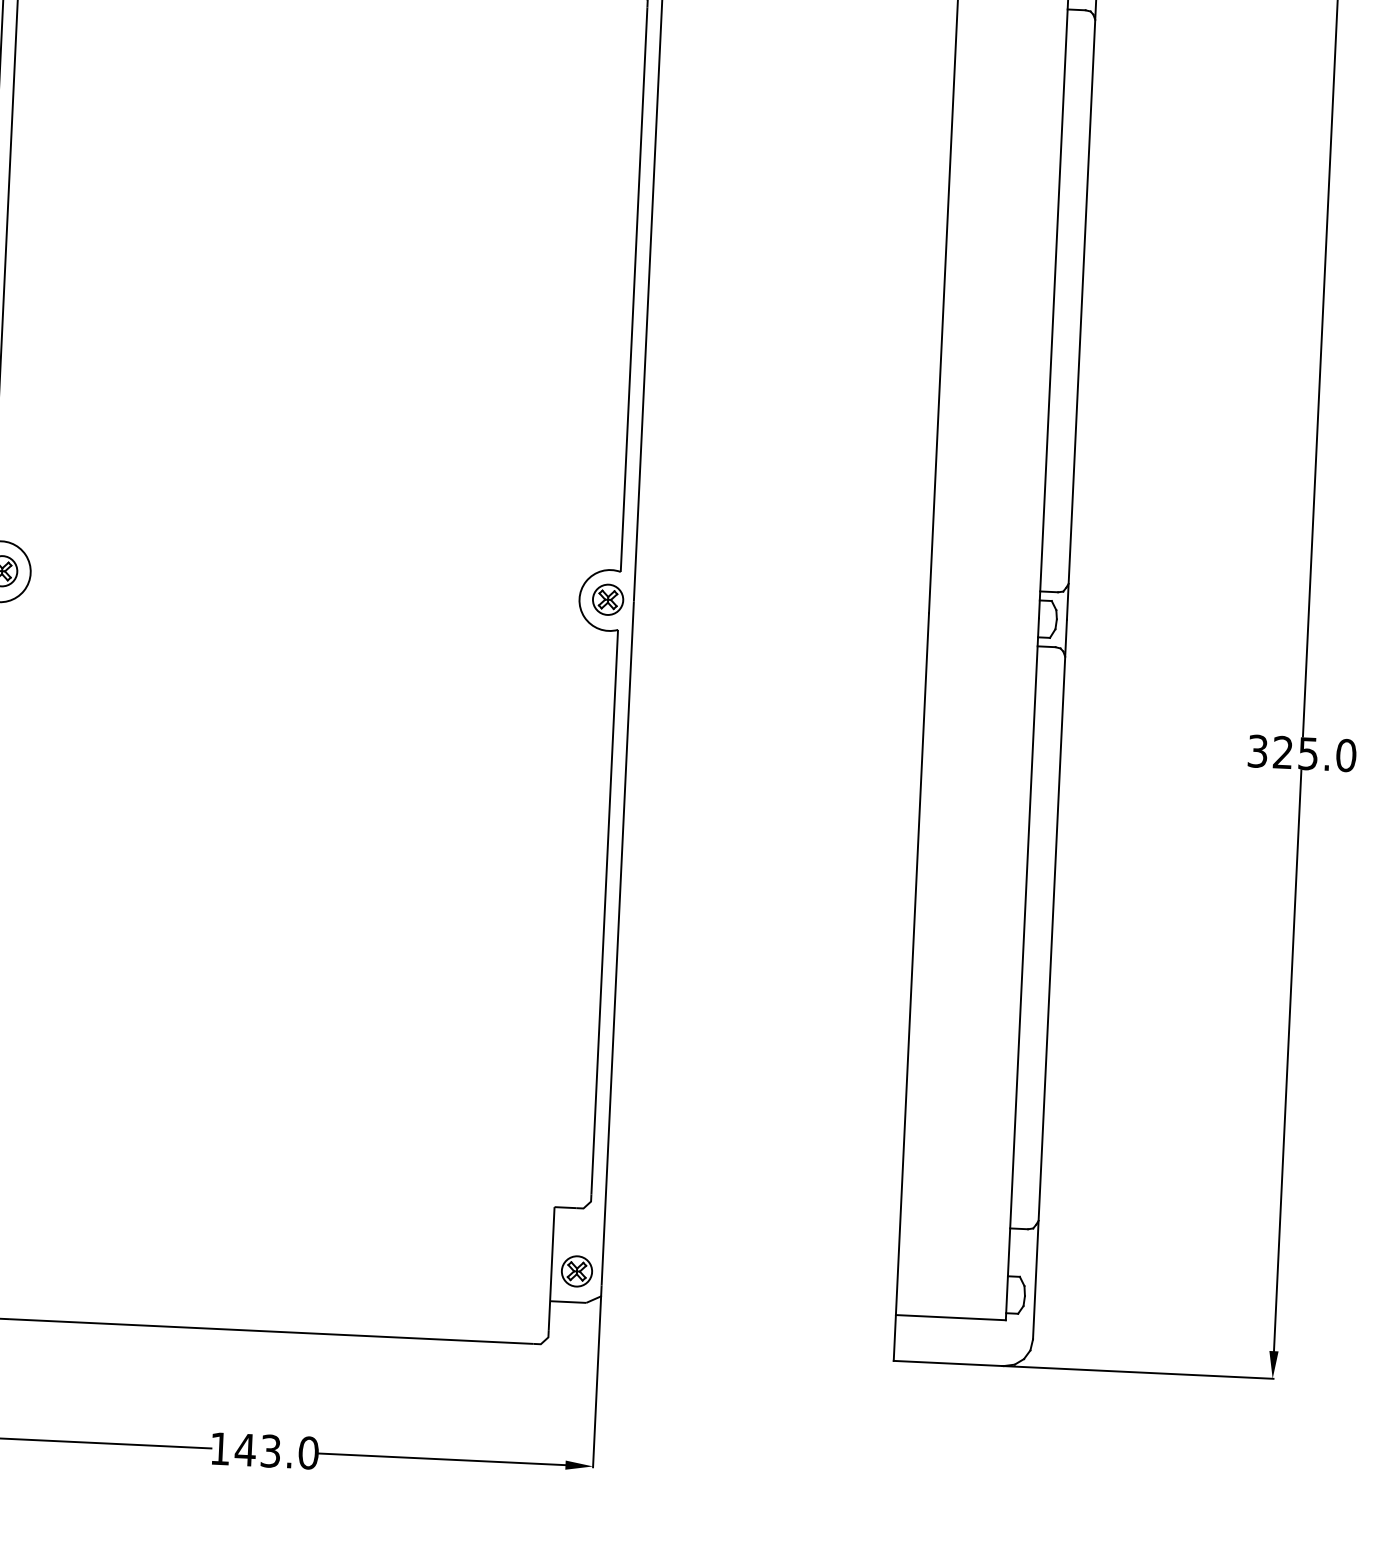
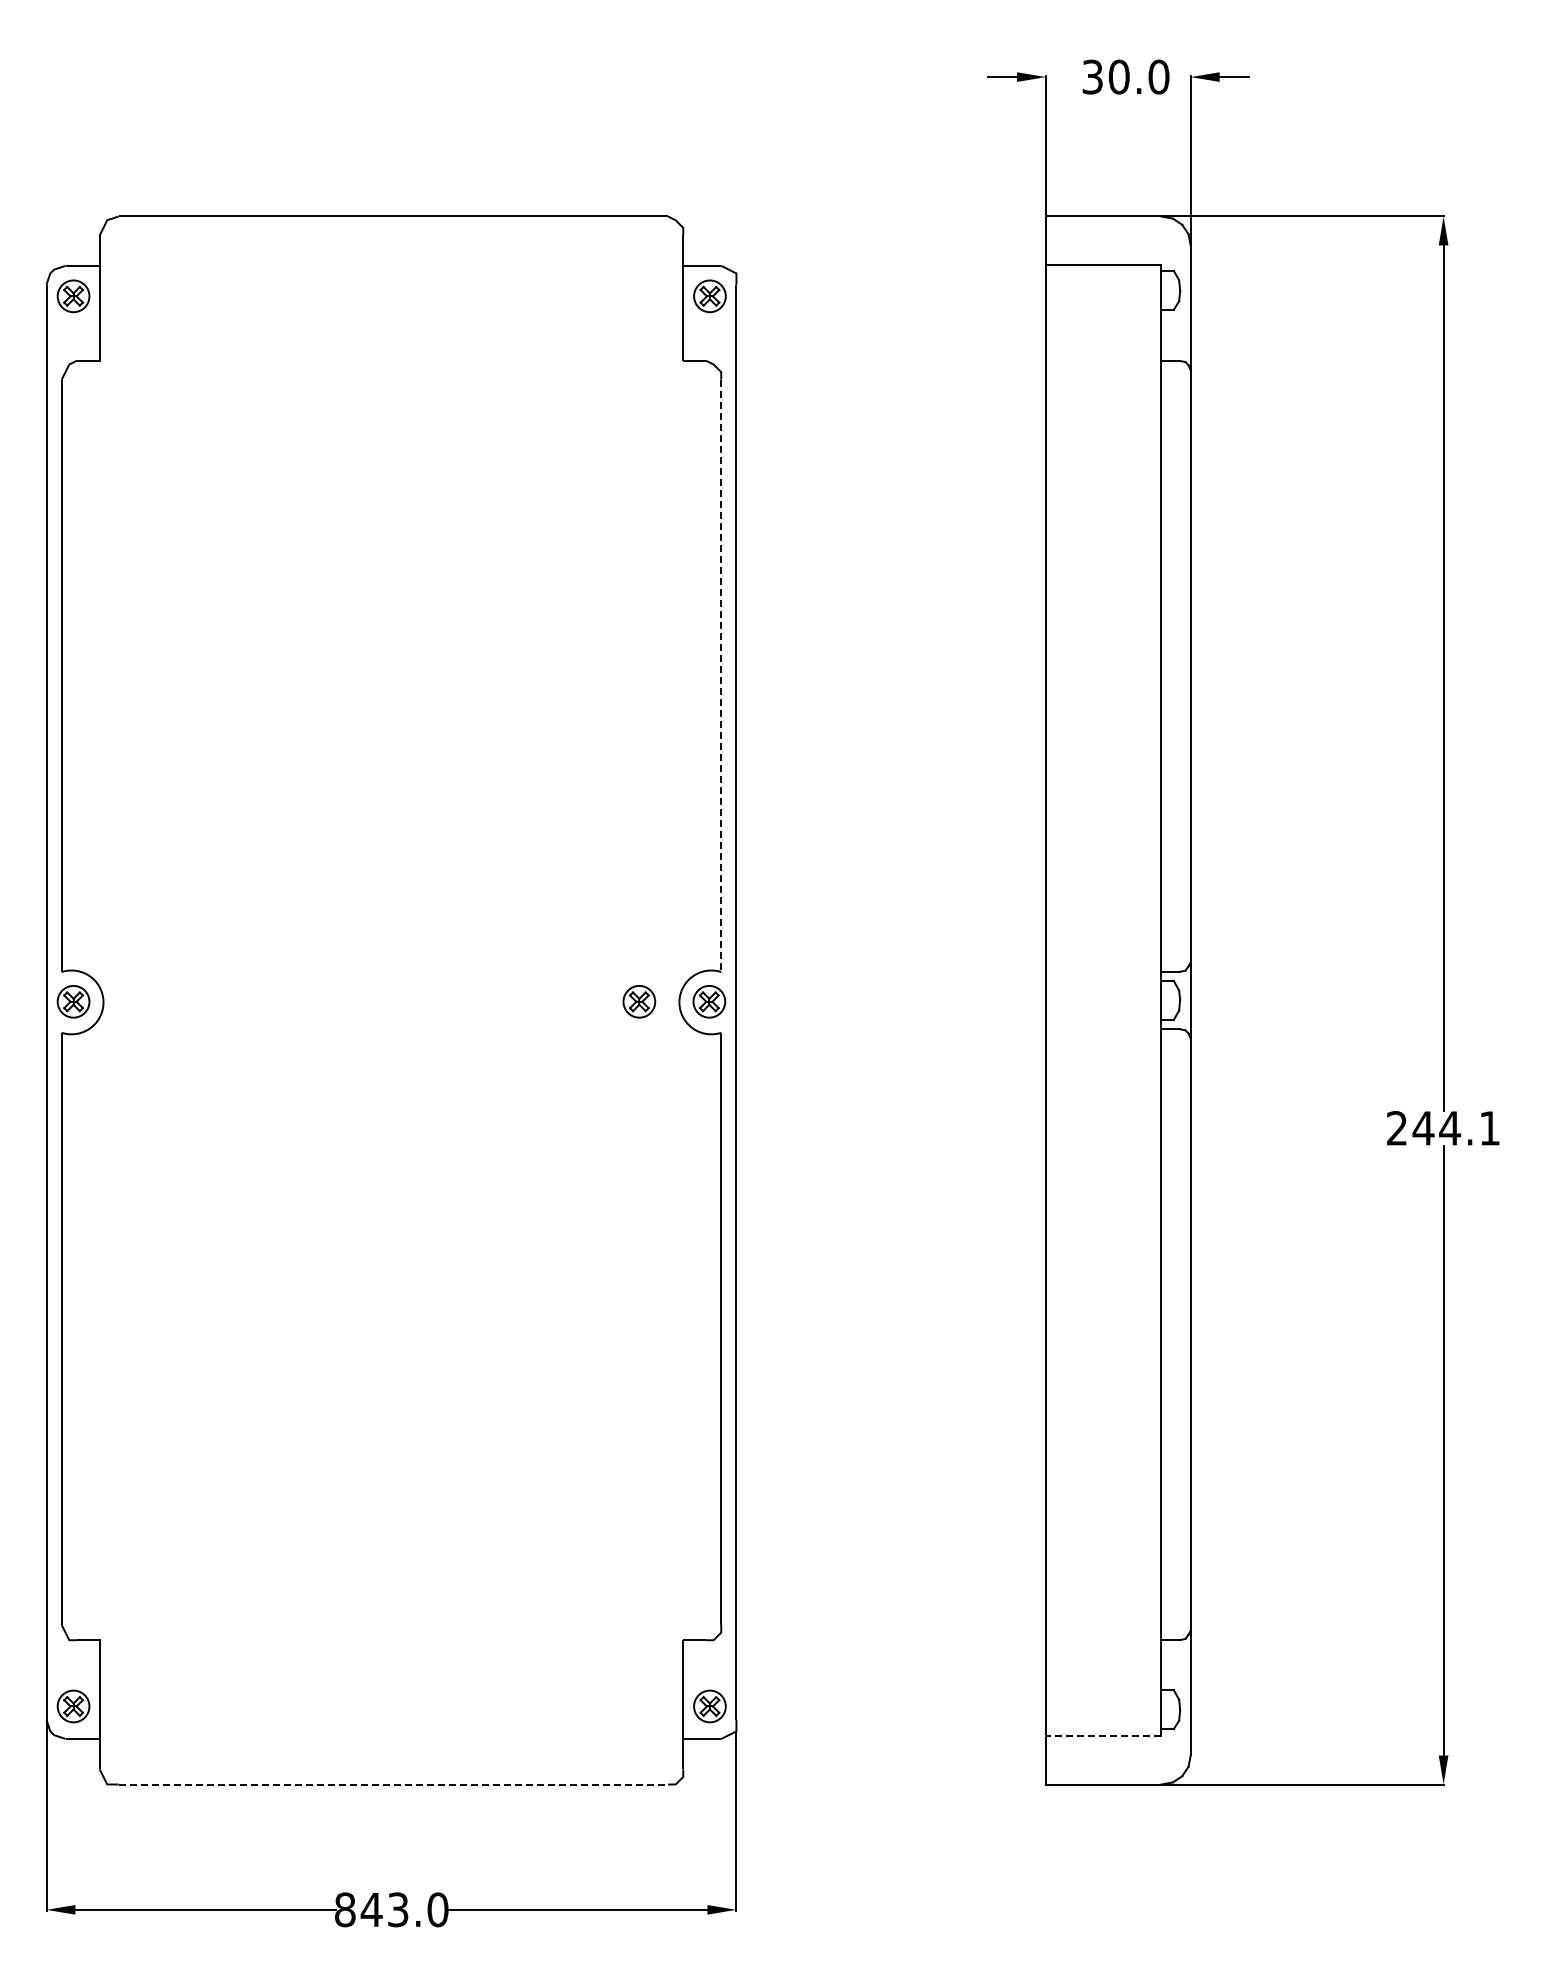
line: (634, 290) -> (721, 676), solid -> dashed
part: (541, 596) -> (639, 1001), added
text: (1302, 753) -> (1443, 1128), 325.0 -> 244.1
line: (950, 1317) -> (1103, 1736), solid -> dashed
line: (271, 1331) -> (393, 1784), solid -> dashed
text: (220, 1448) -> (345, 1909), 143.0 -> 843.0

